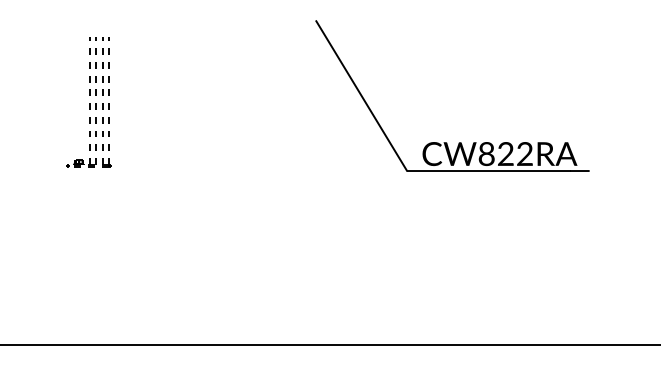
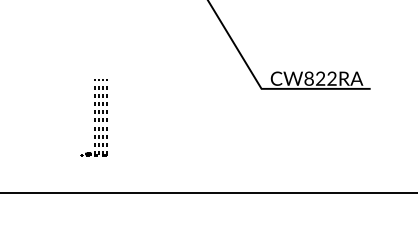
part: (87, 101) -> (93, 117), moved

